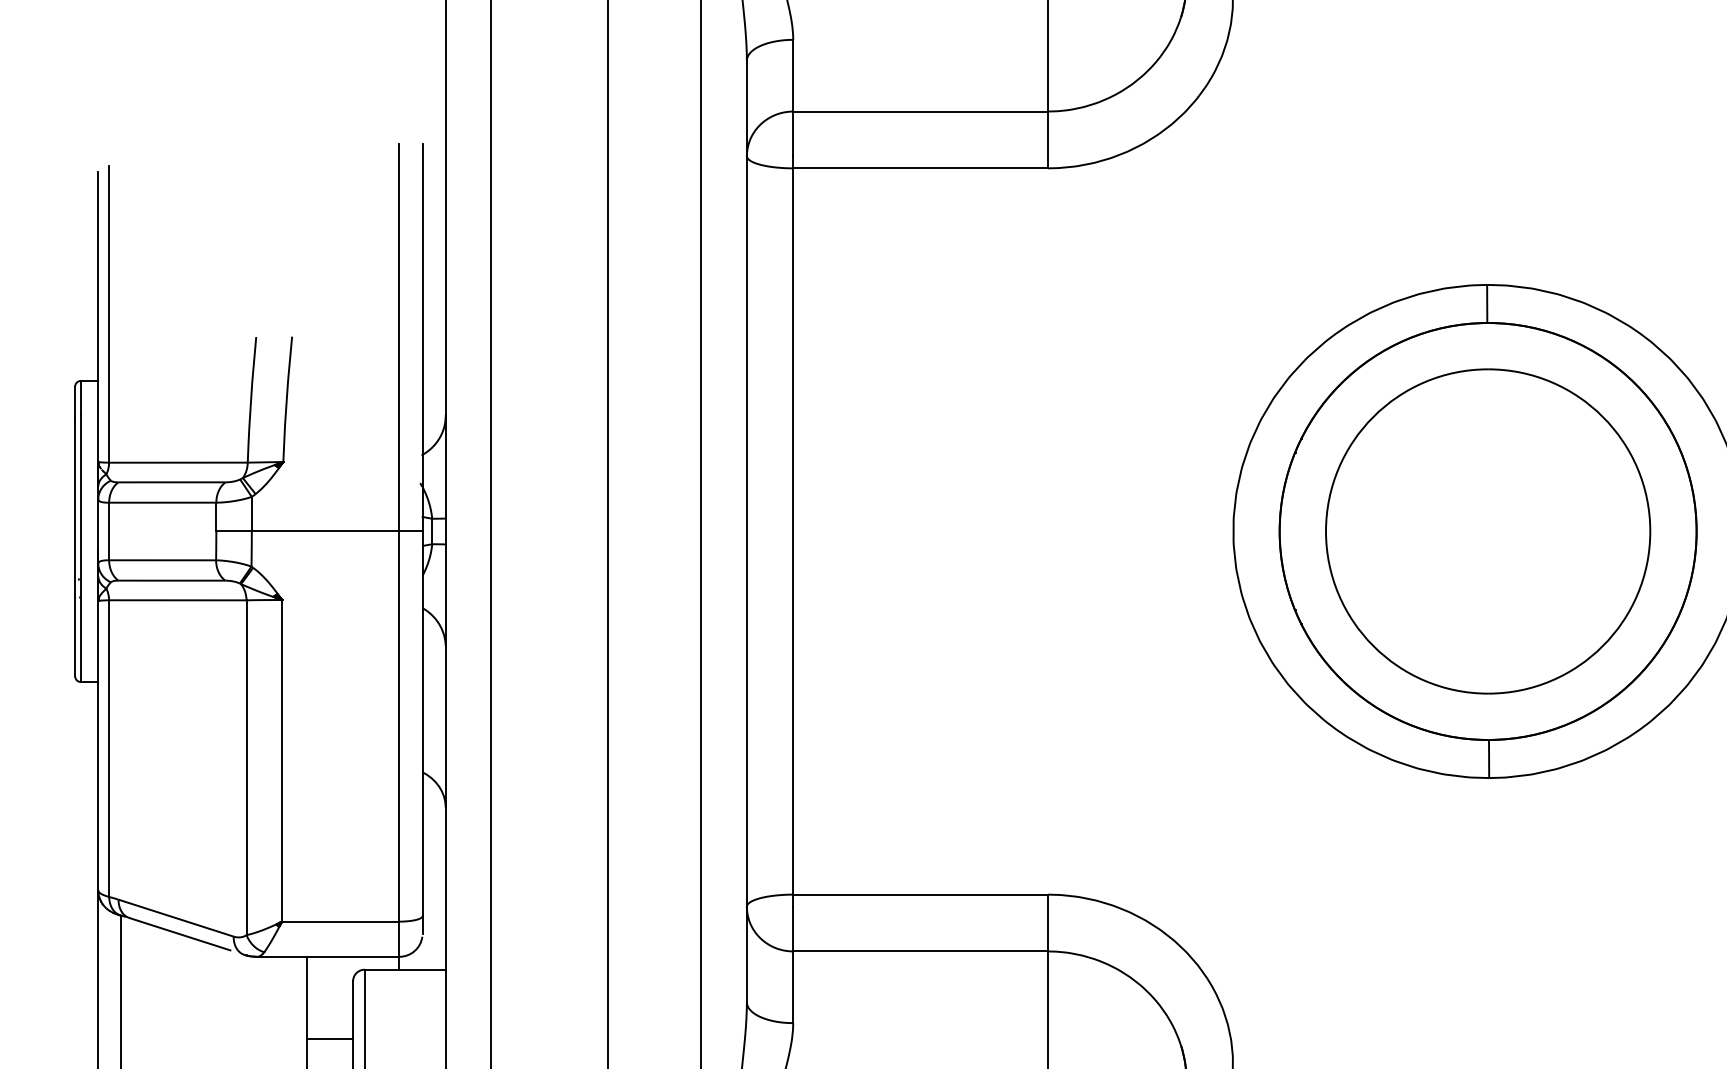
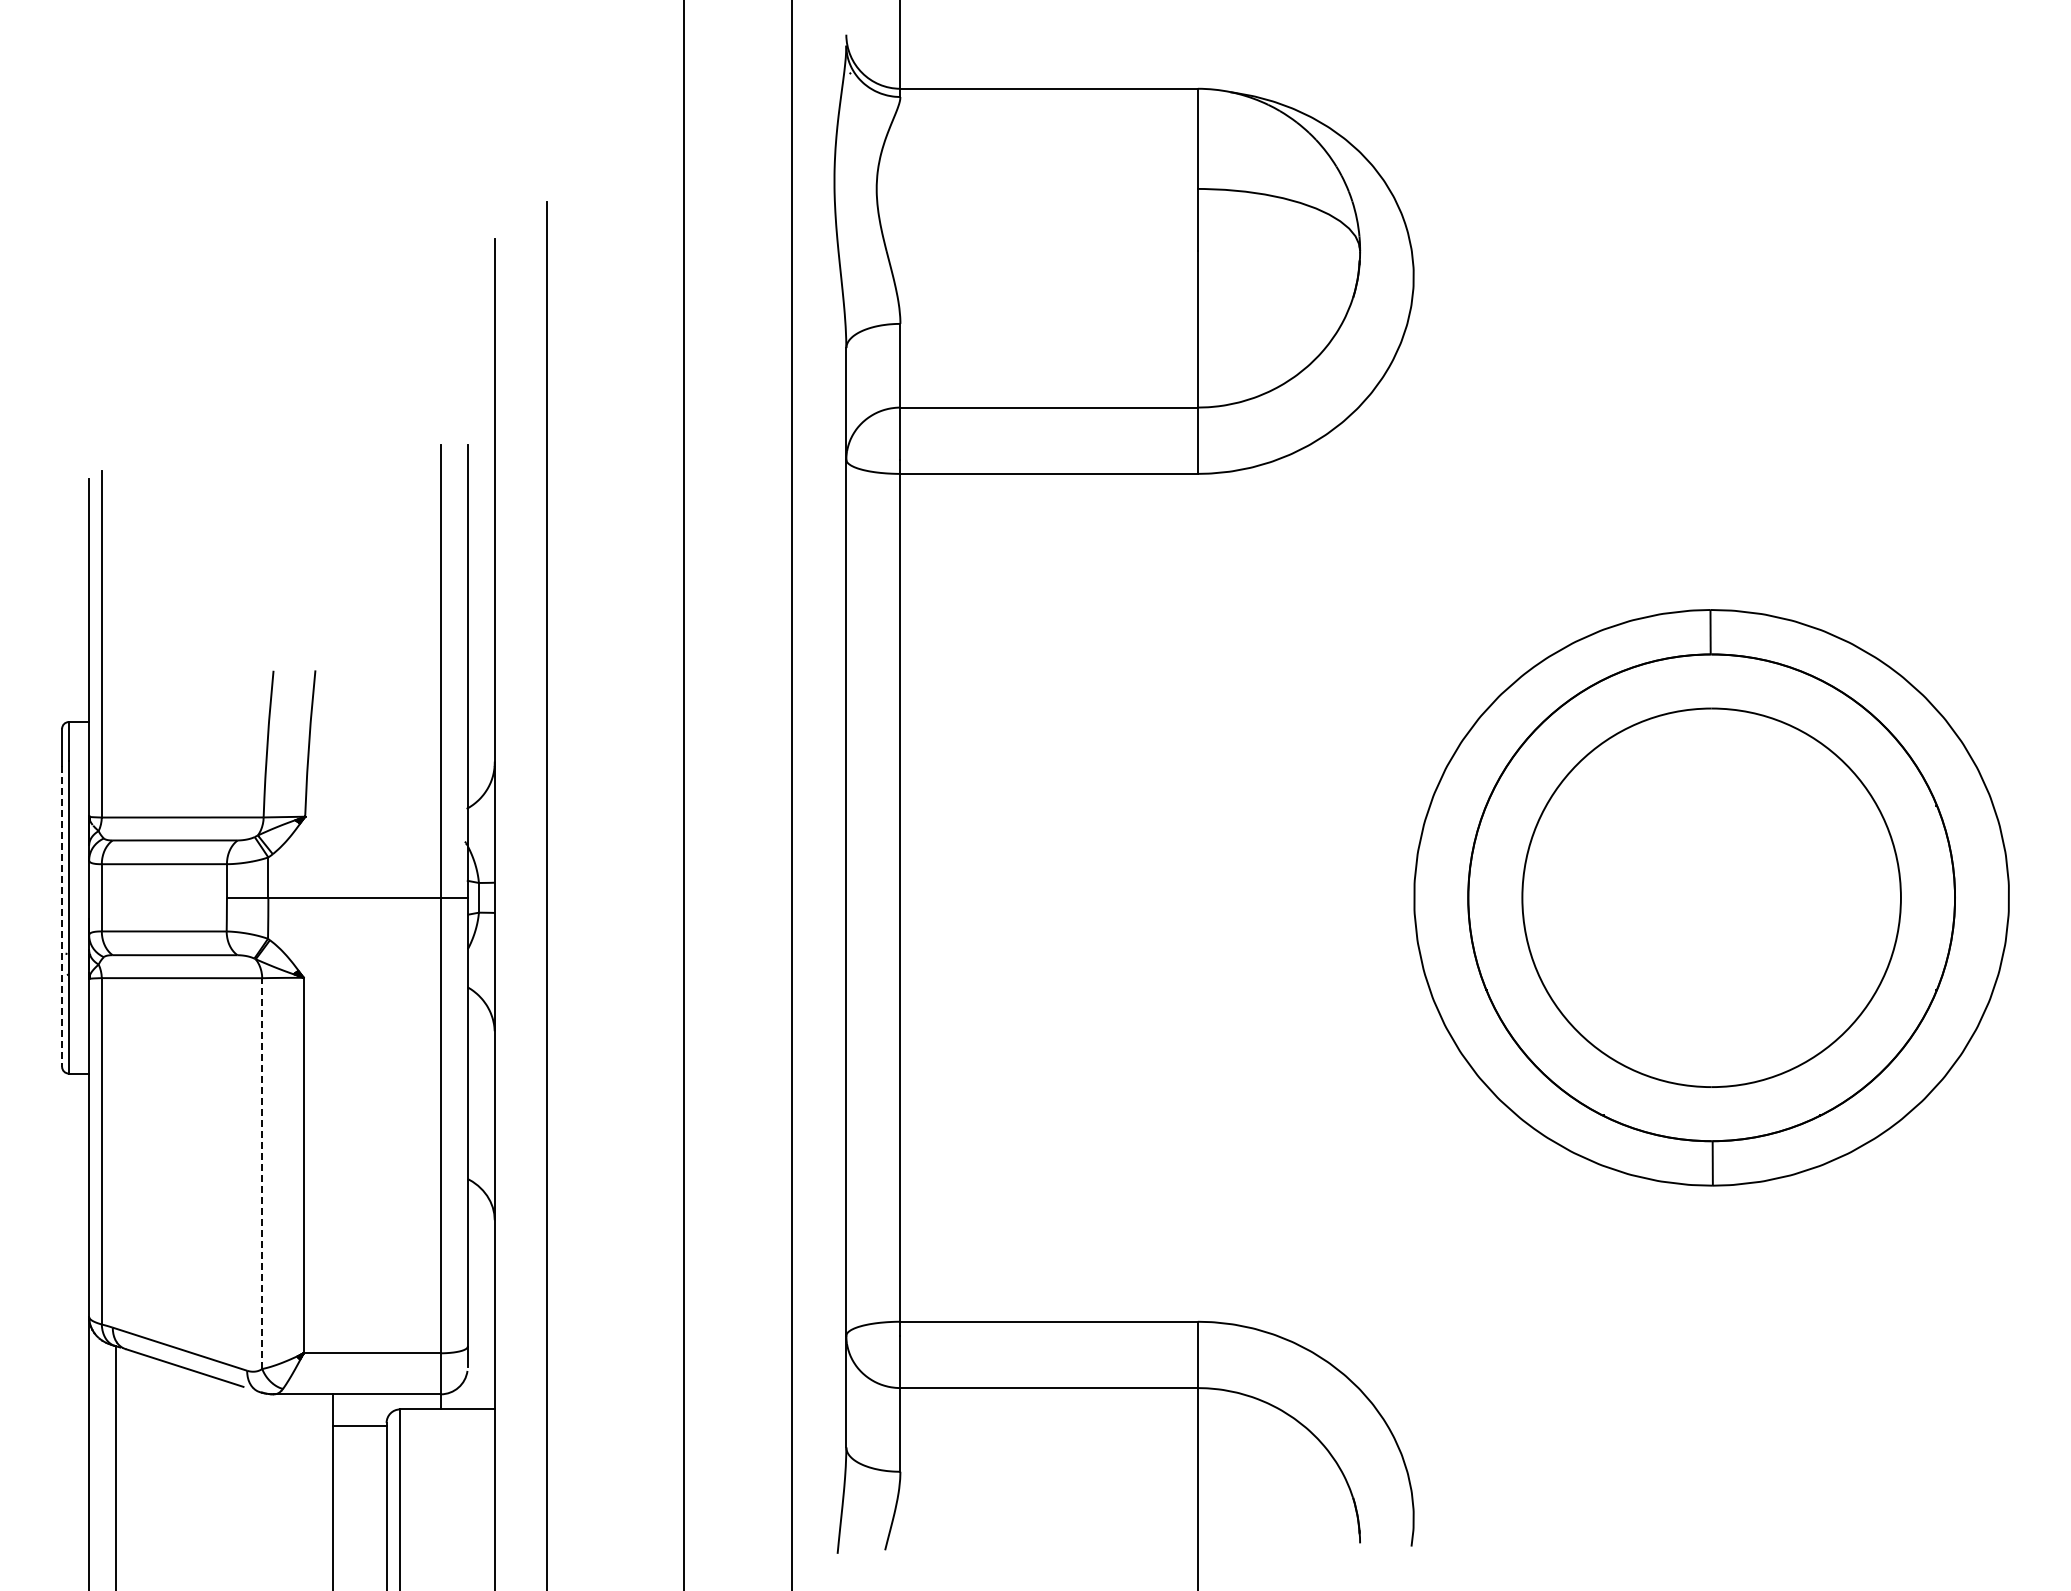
line: (75, 548) -> (62, 917), solid -> dashed
line: (246, 767) -> (262, 1173), solid -> dashed
line: (329, 1039) -> (359, 1426), moved

